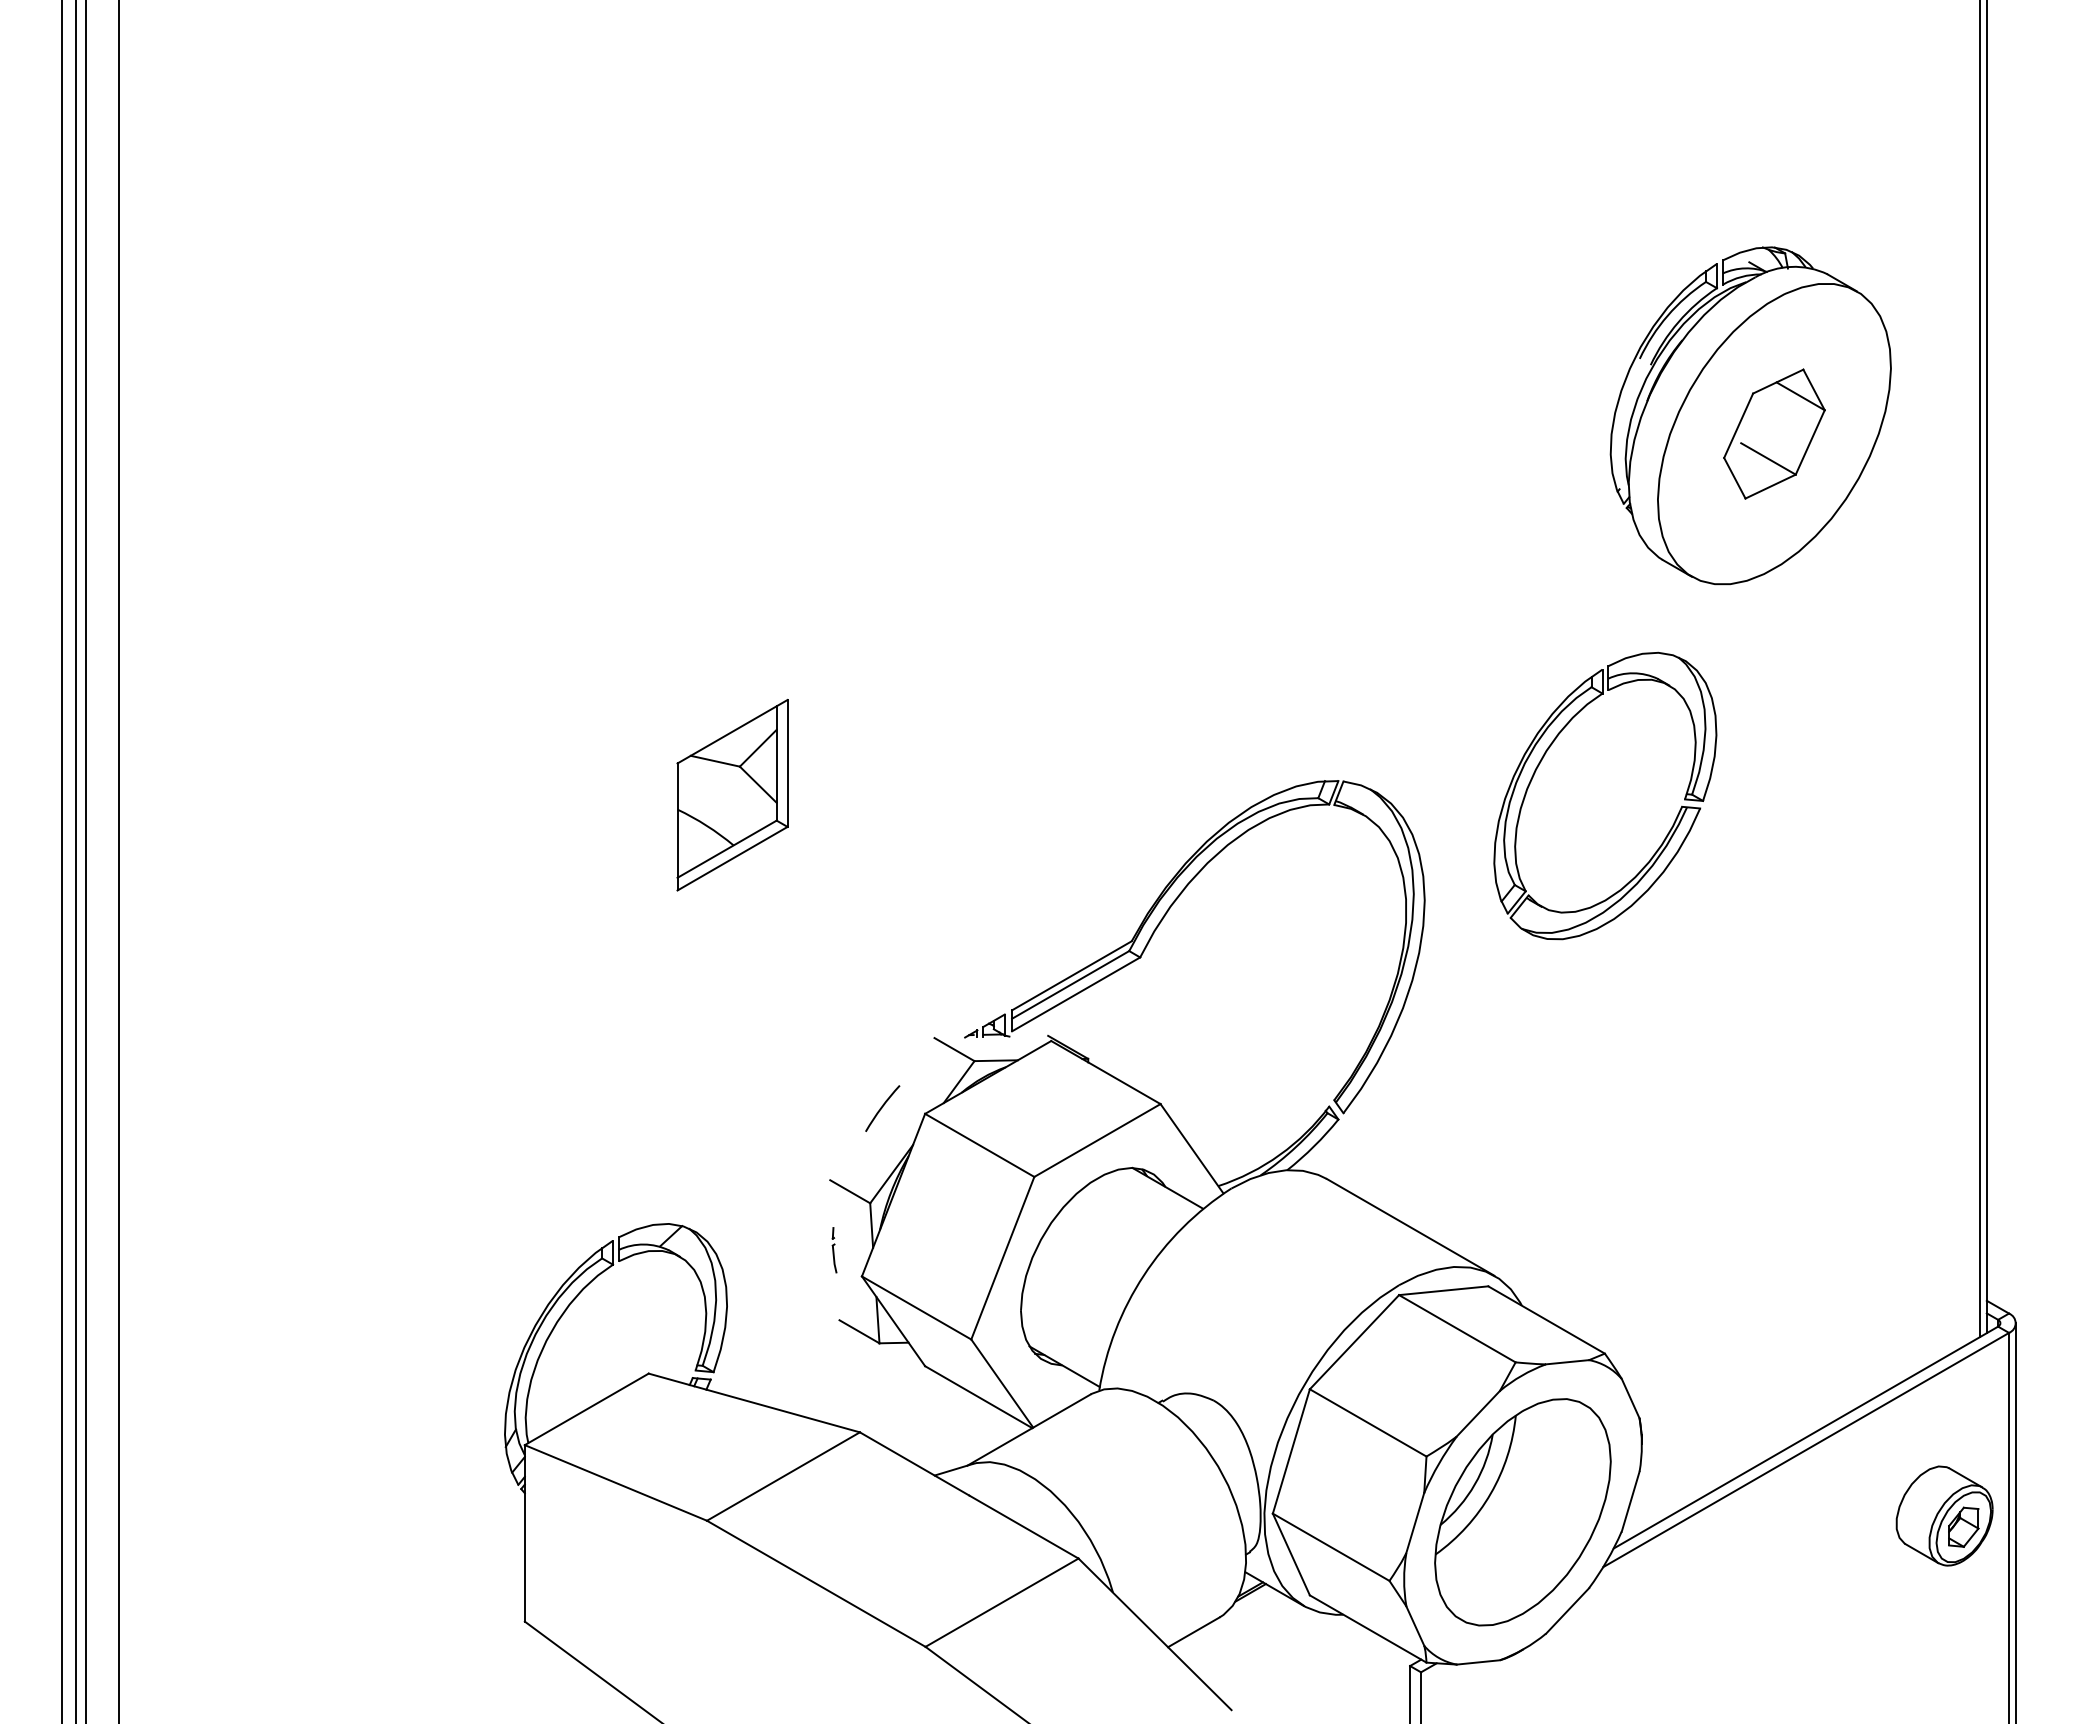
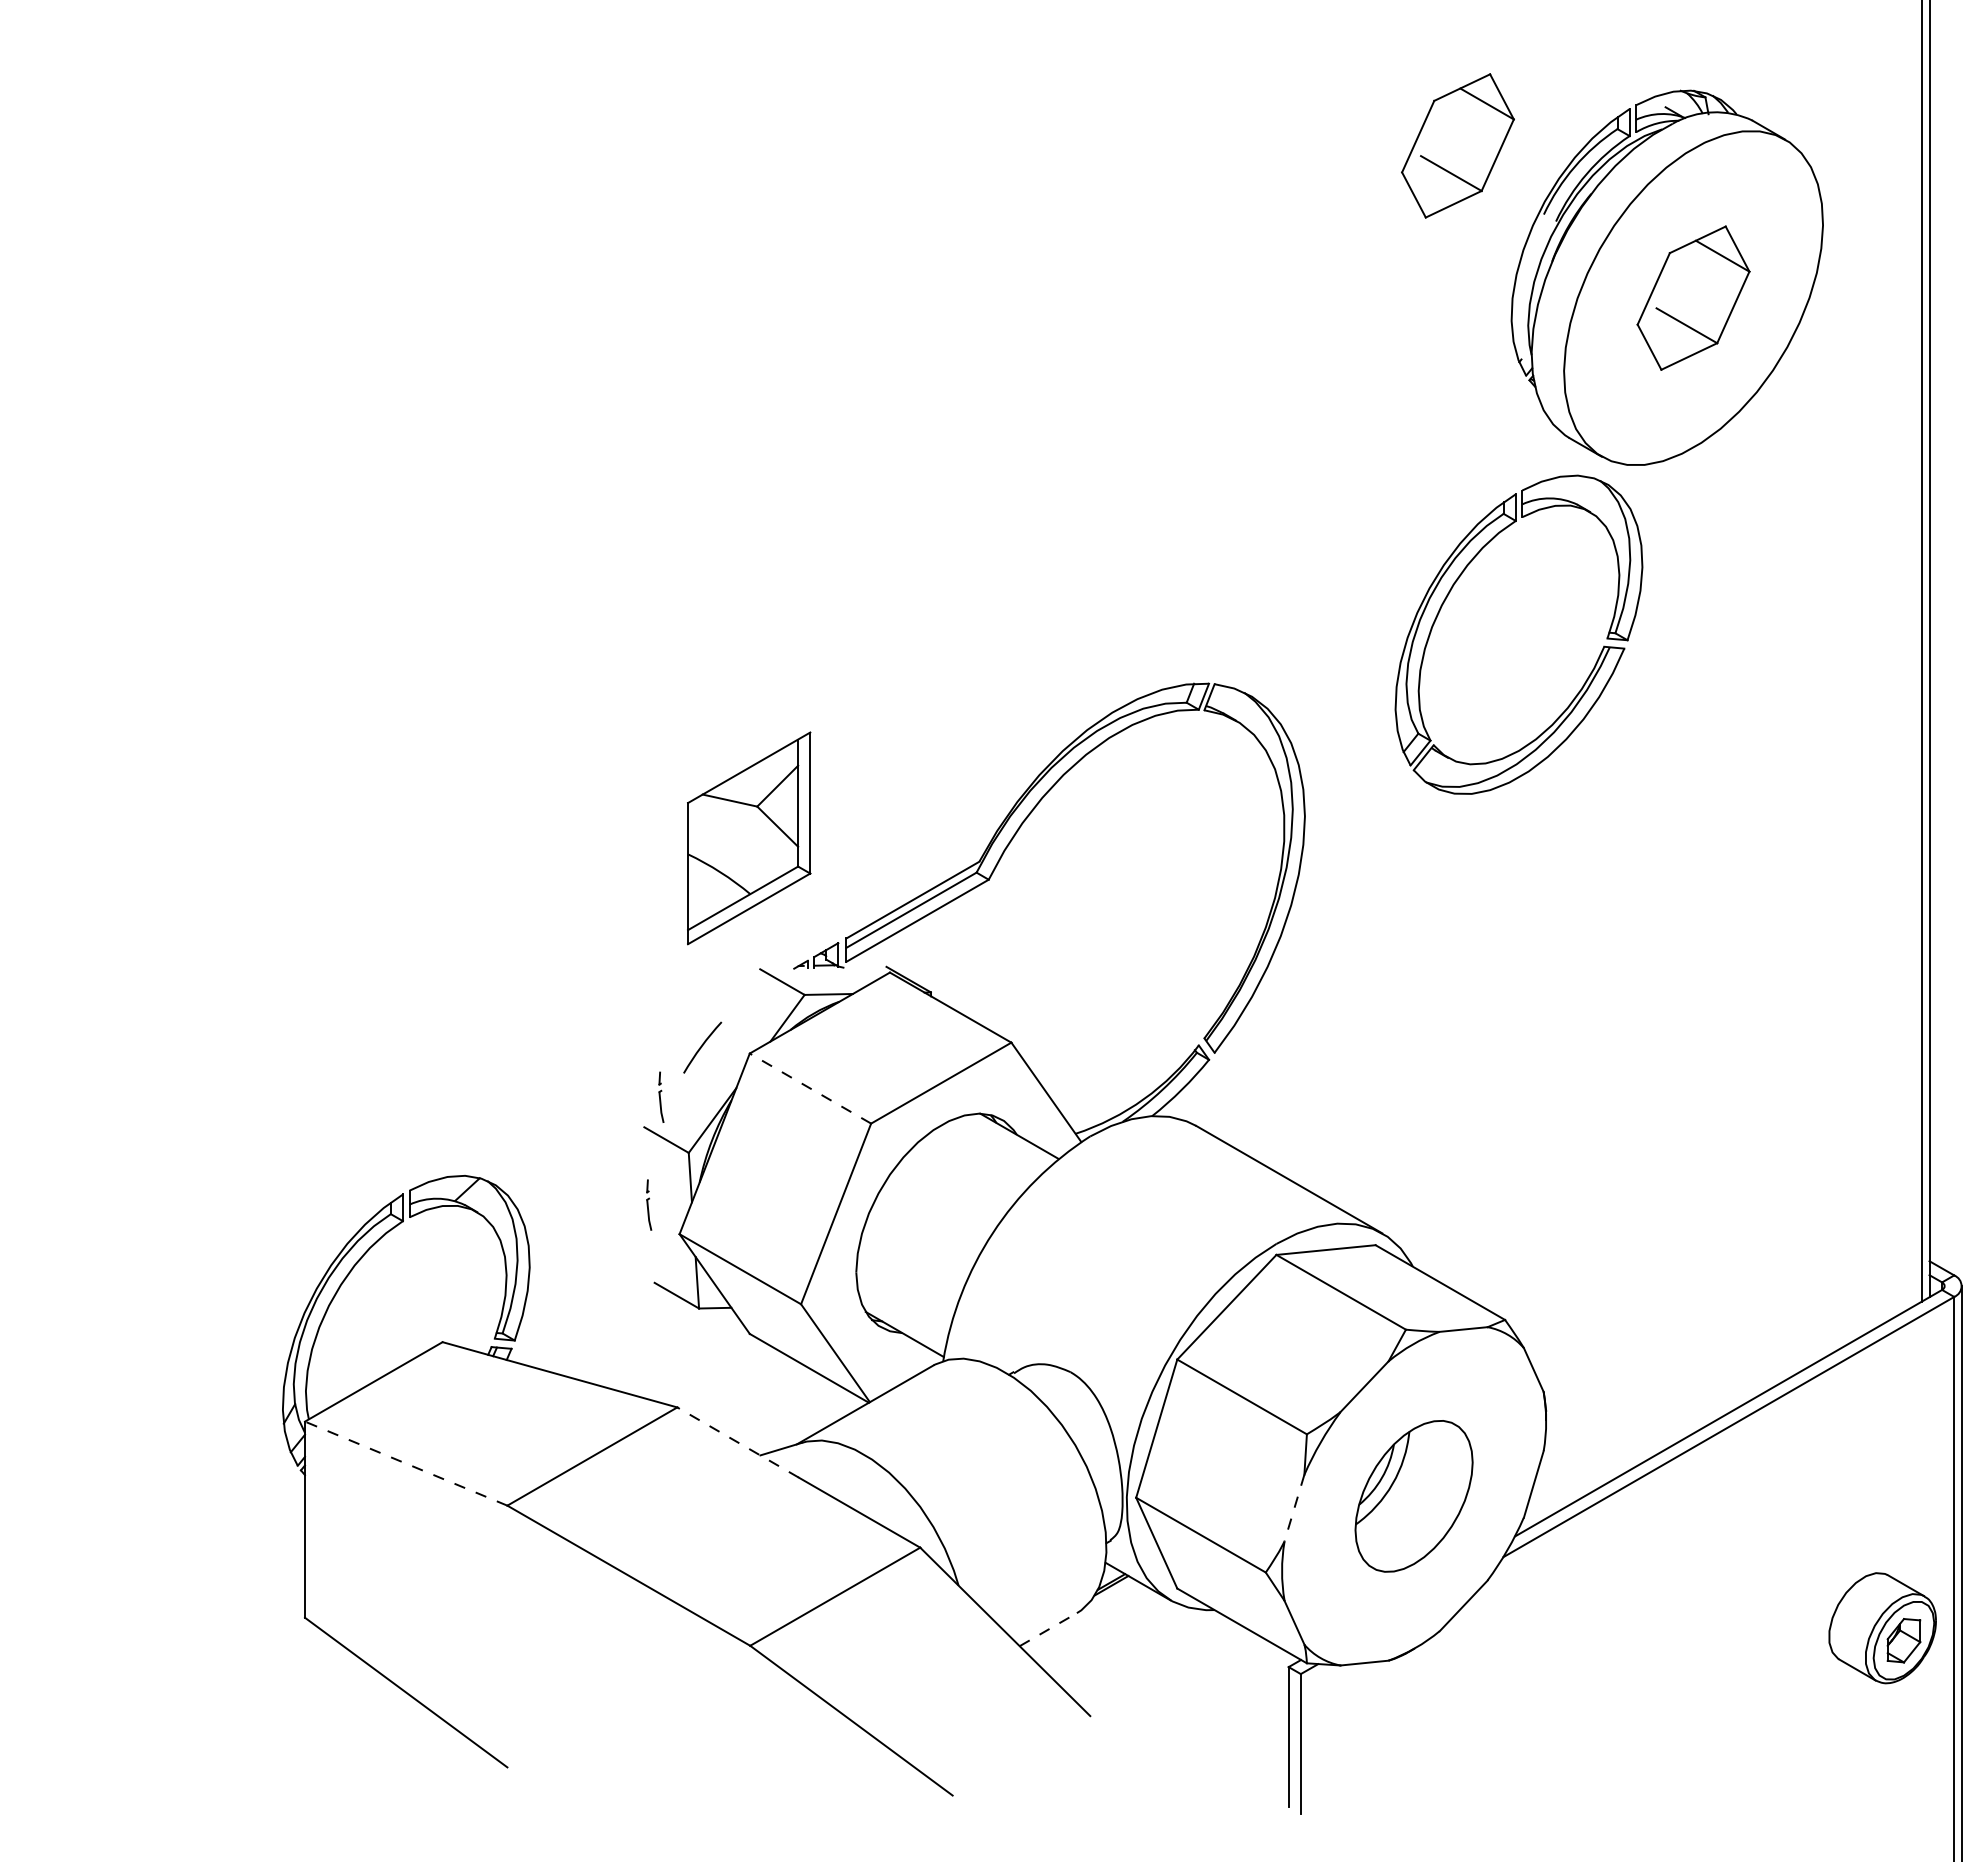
part: (1562, 296) -> (1458, 145), added
part: (1542, 760) -> (1449, 595), moved
part: (732, 795) -> (749, 838), moved
line: (979, 1145) -> (810, 1088), solid -> dashed
part: (845, 1153) -> (661, 1097), added
line: (914, 1463) -> (737, 1442), solid -> dashed
line: (615, 1482) -> (405, 1463), solid -> dashed
part: (1522, 1512) -> (1413, 1496), size x0.6
part: (1944, 1515) -> (1882, 1627), moved
line: (1415, 1523) -> (1294, 1508), solid -> dashed
line: (1193, 1632) -> (1047, 1629), solid -> dashed

